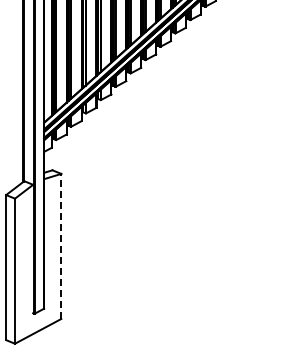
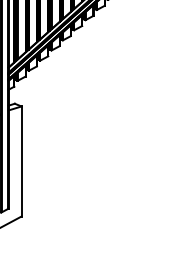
line: (61, 246) -> (21, 161), dashed -> solid

